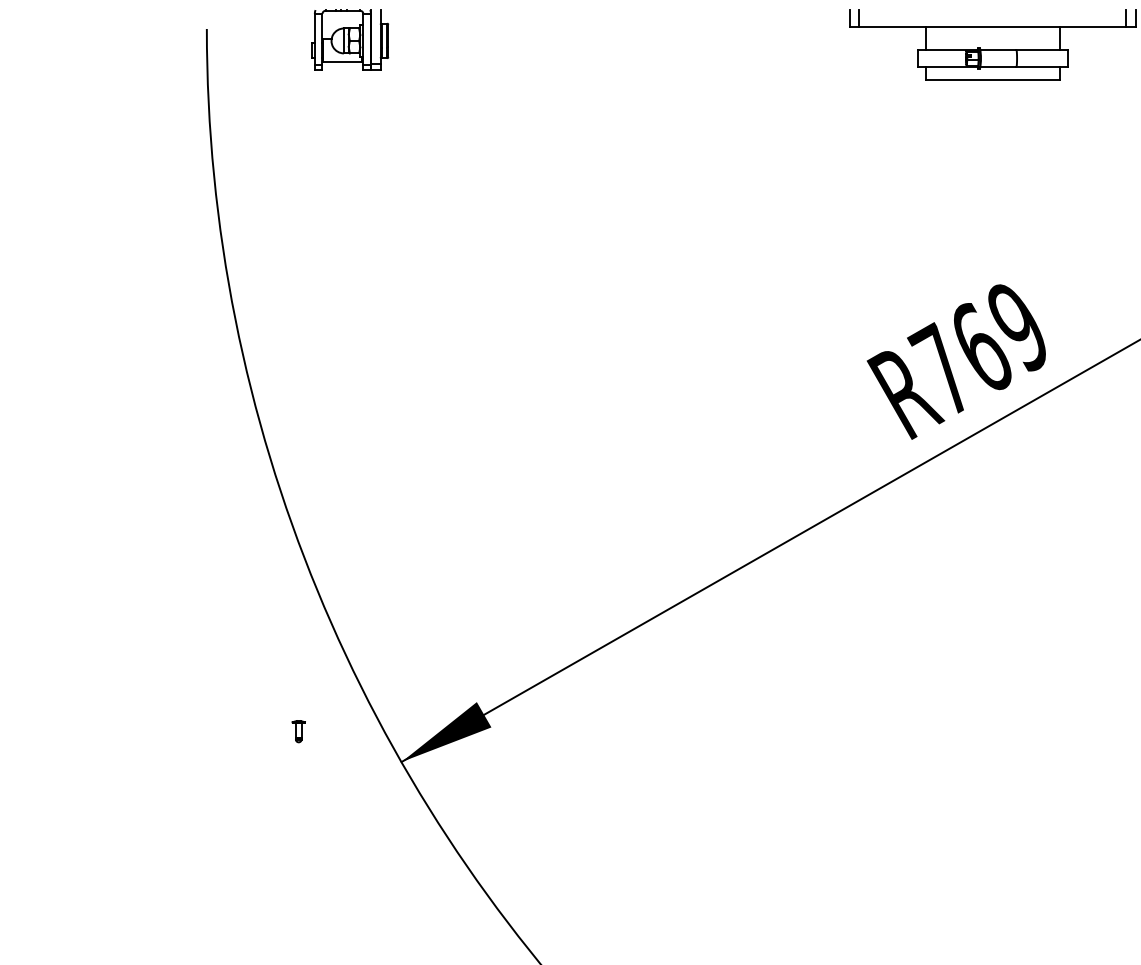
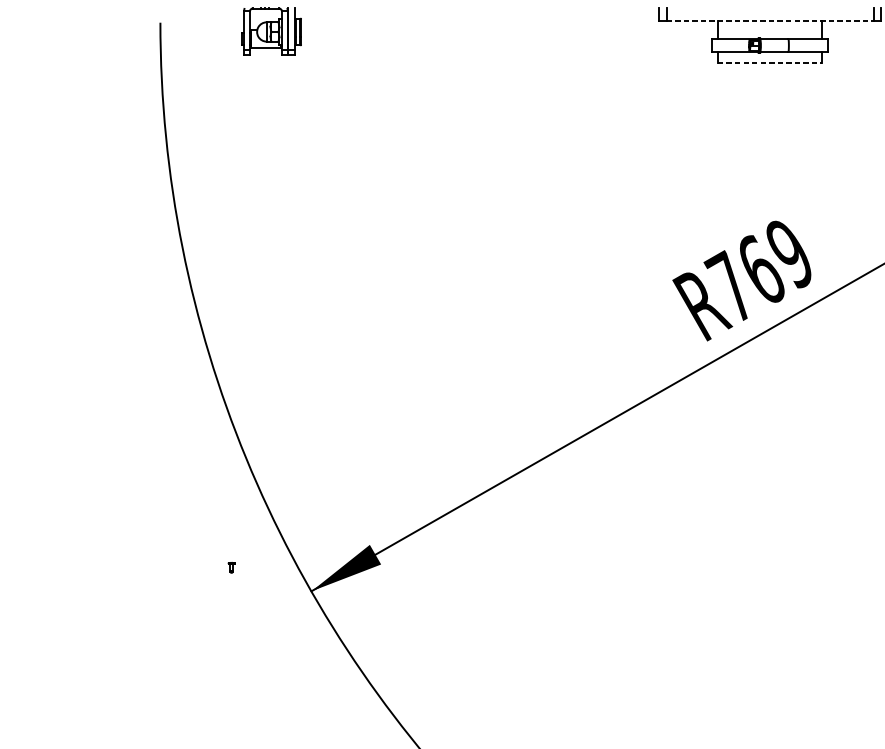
line: (993, 27) -> (770, 21), solid -> dashed
line: (993, 80) -> (770, 62), solid -> dashed
part: (298, 731) -> (231, 567), size x0.6

